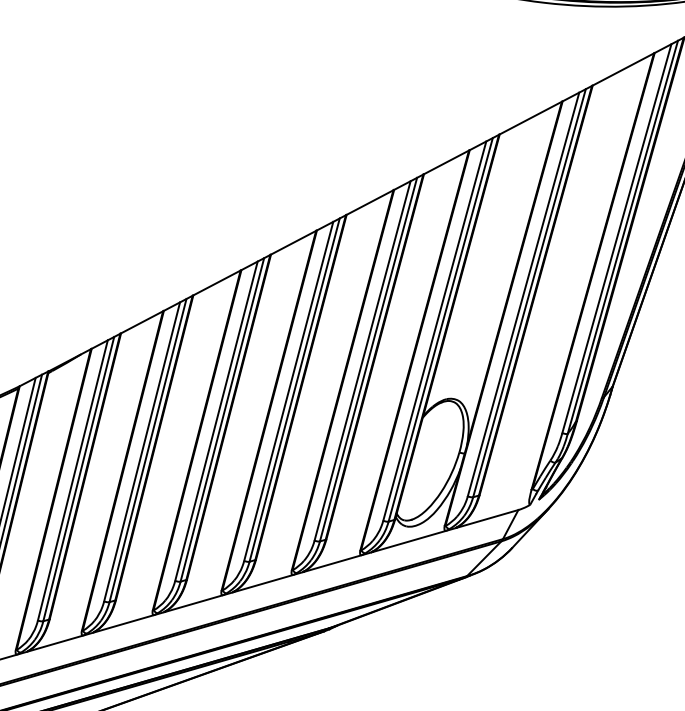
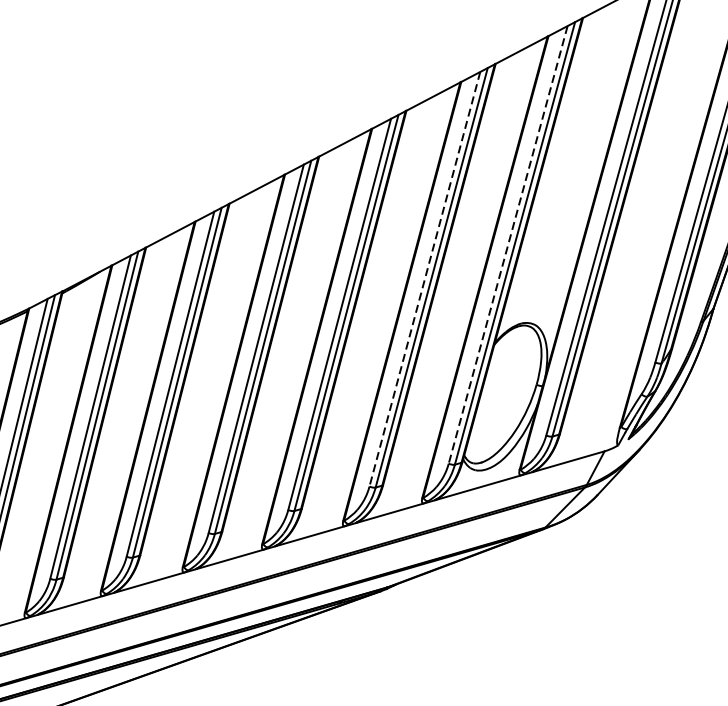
line: (434, 331) -> (507, 245), solid -> dashed
line: (362, 360) -> (424, 278), solid -> dashed

